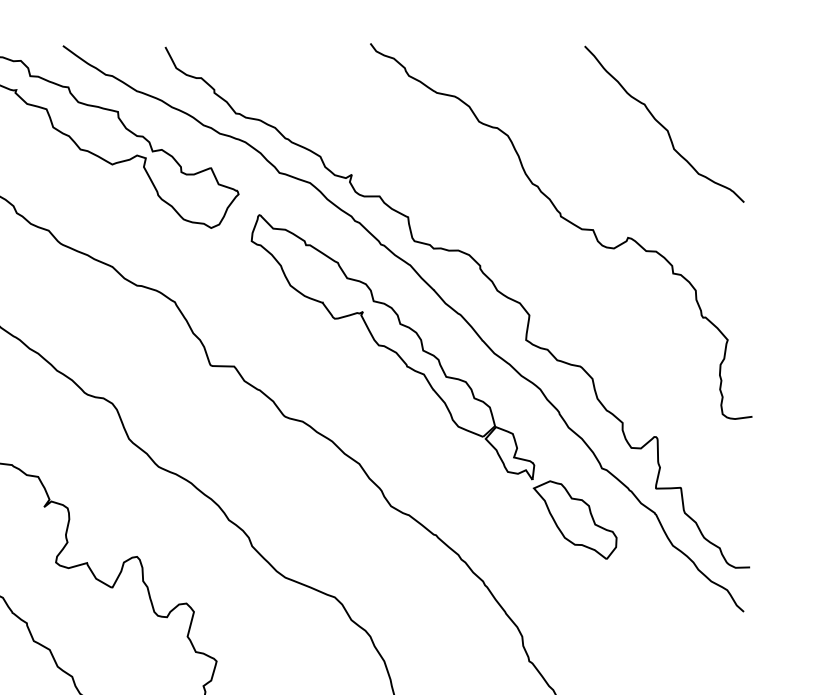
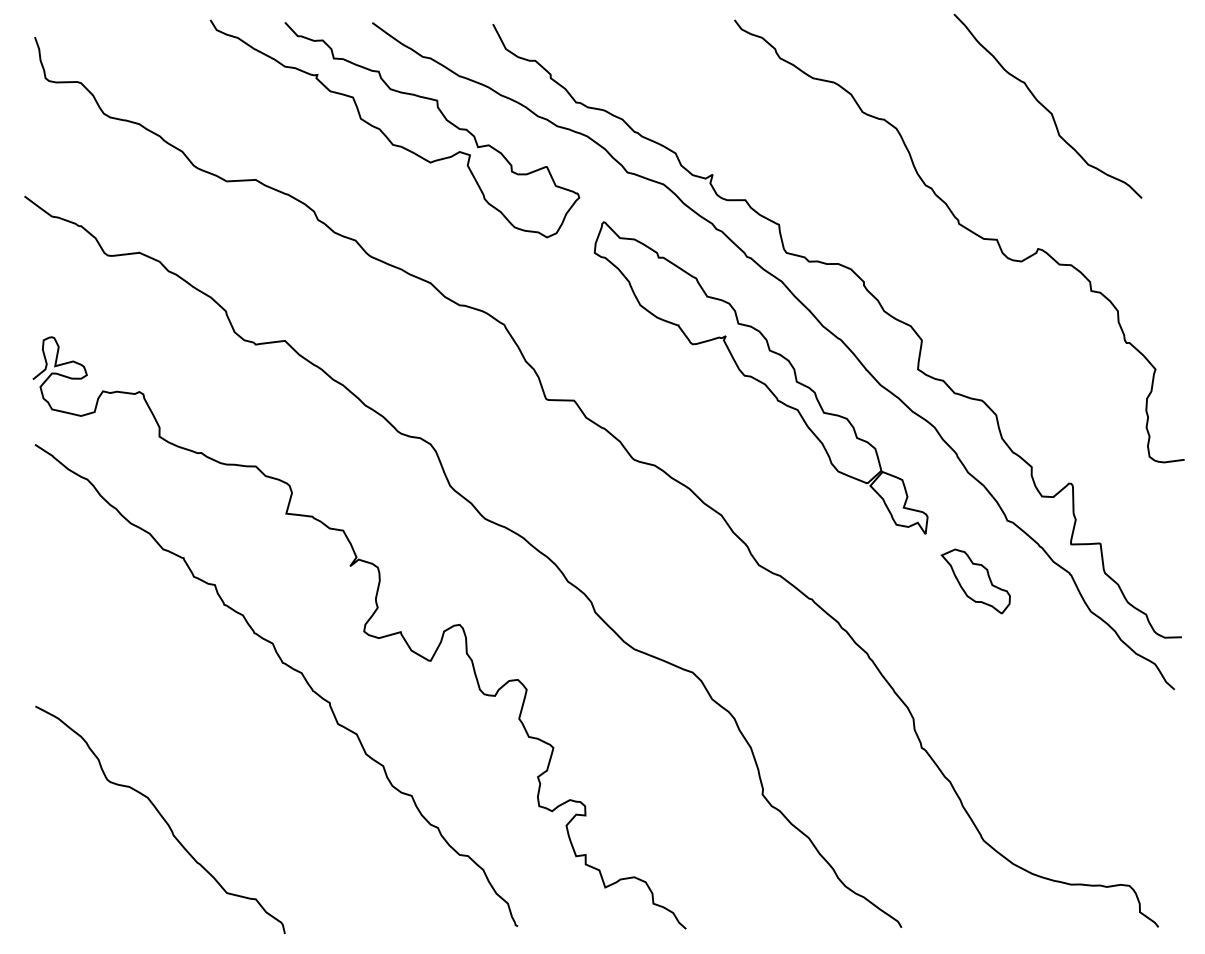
curve: (662, 124) -> (1045, 106), moved
part: (574, 520) -> (975, 581), size x0.7

